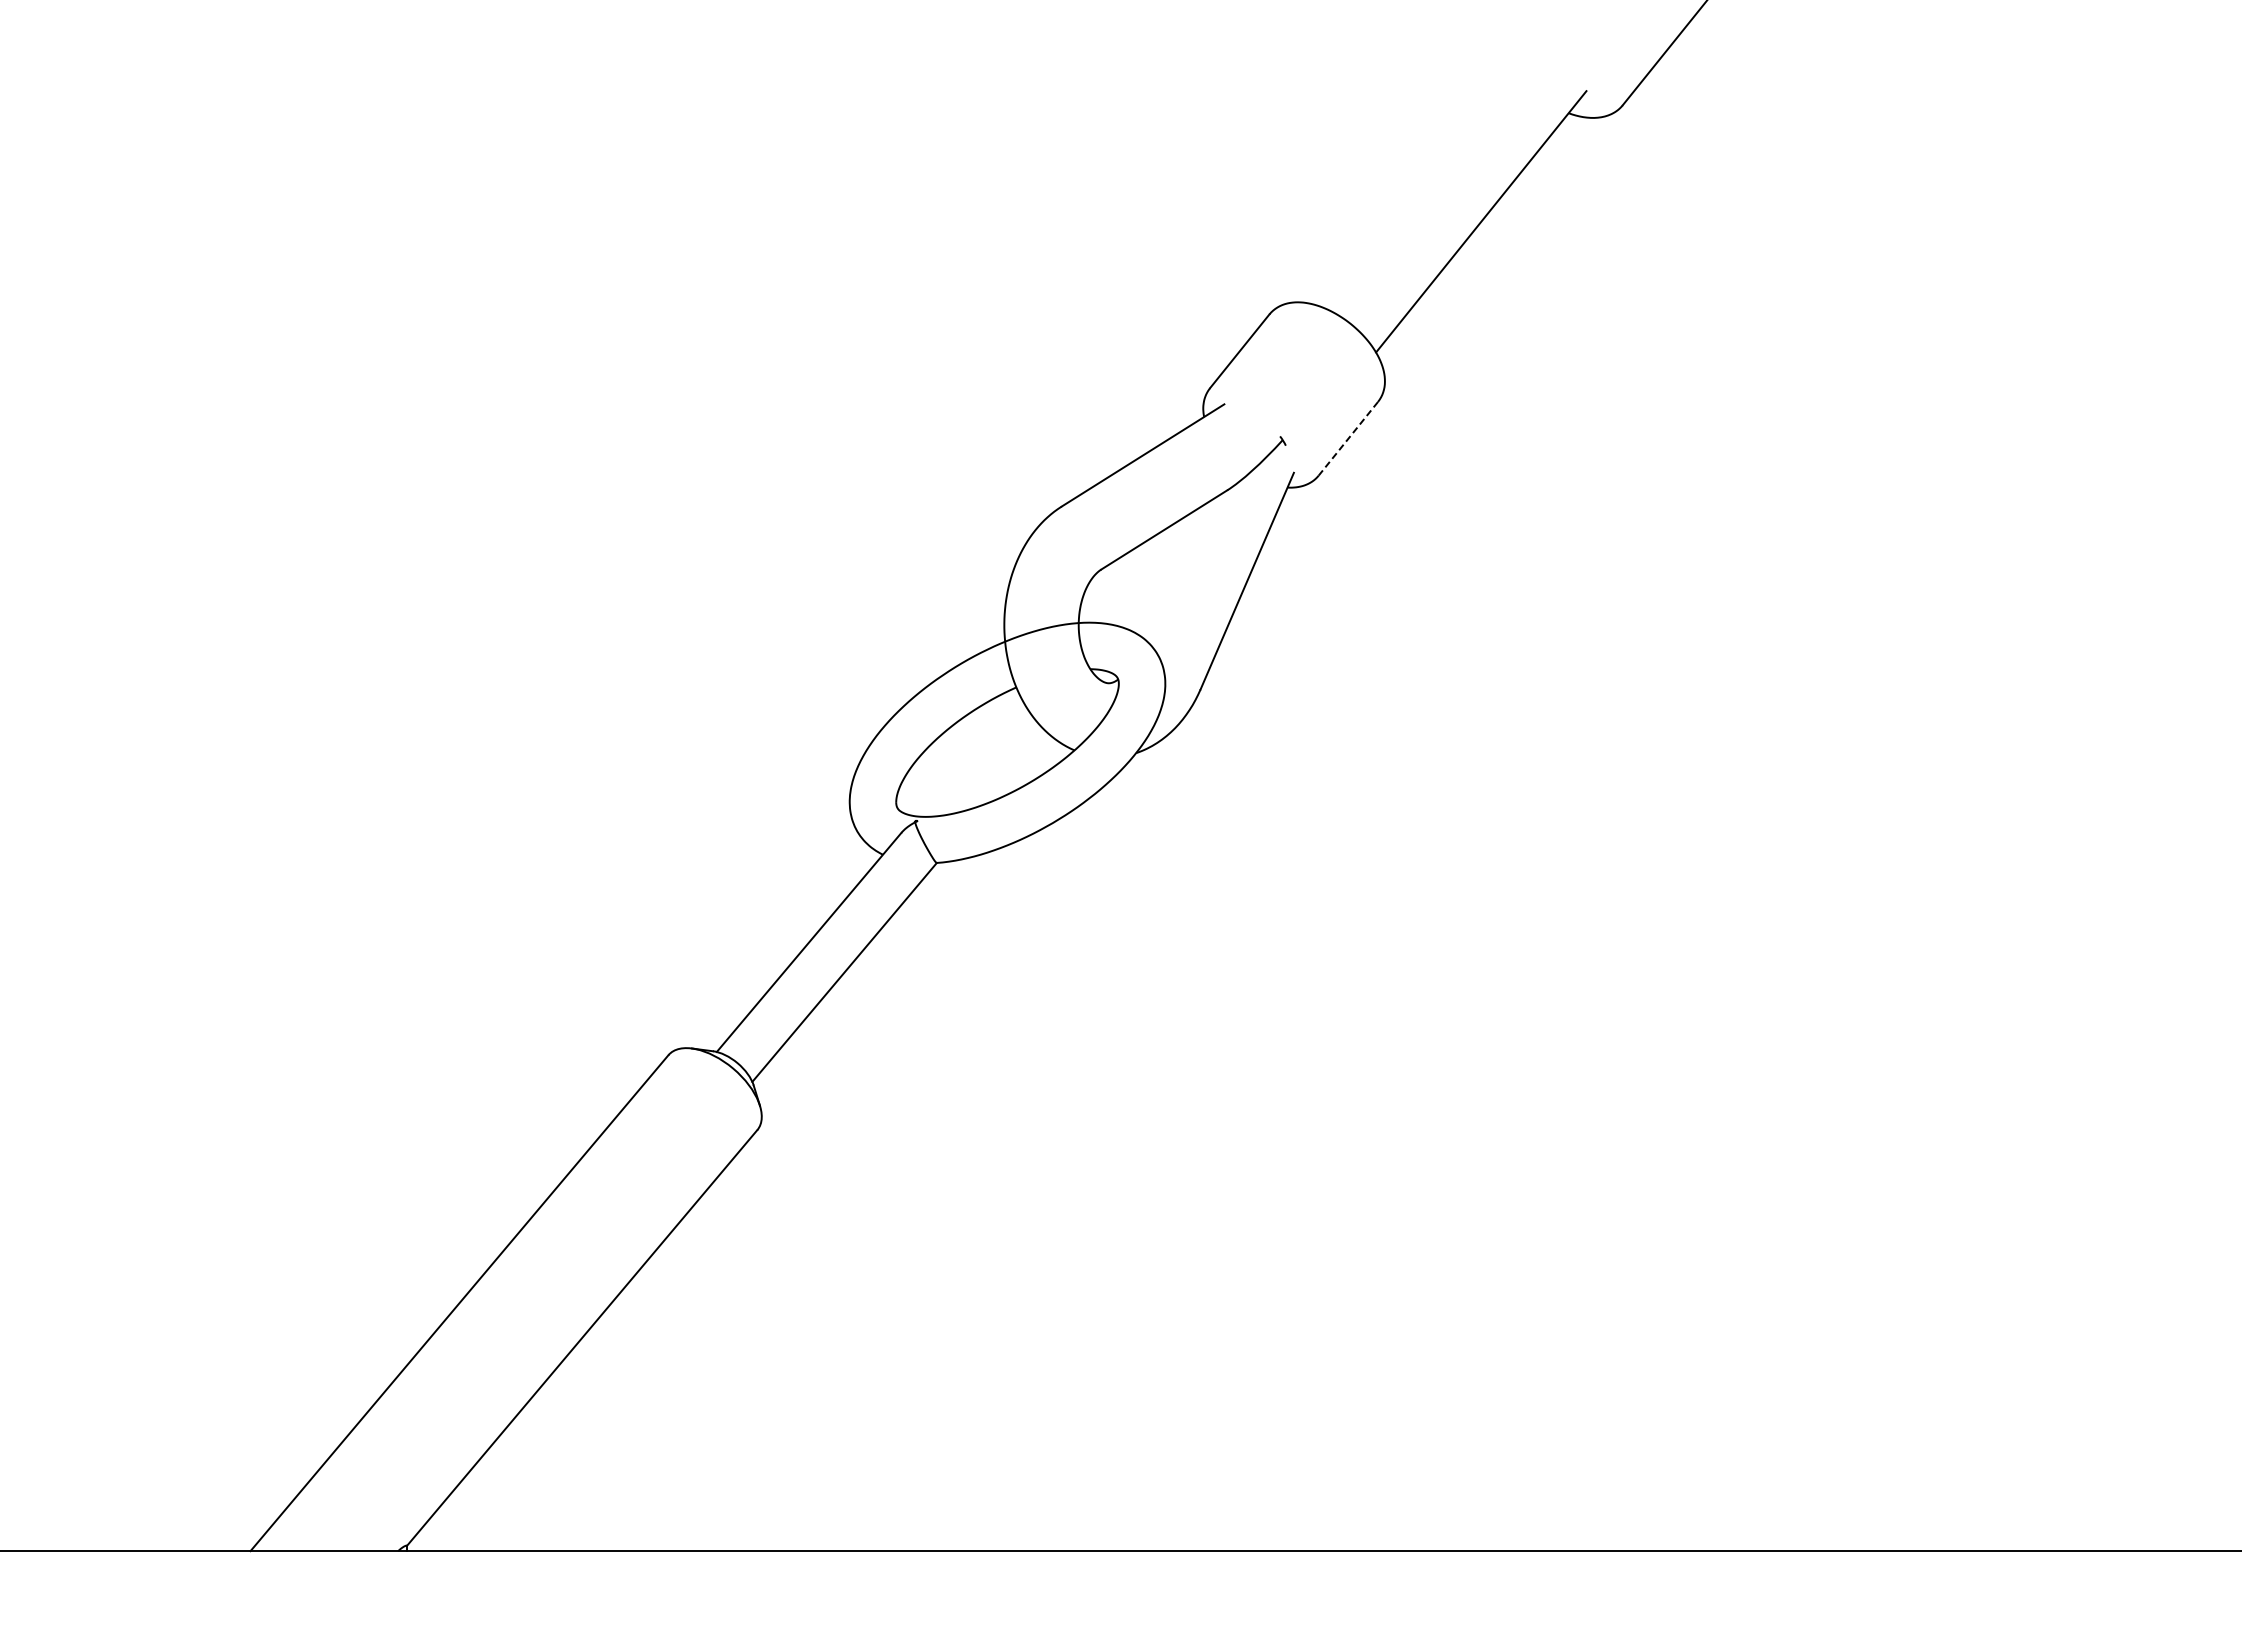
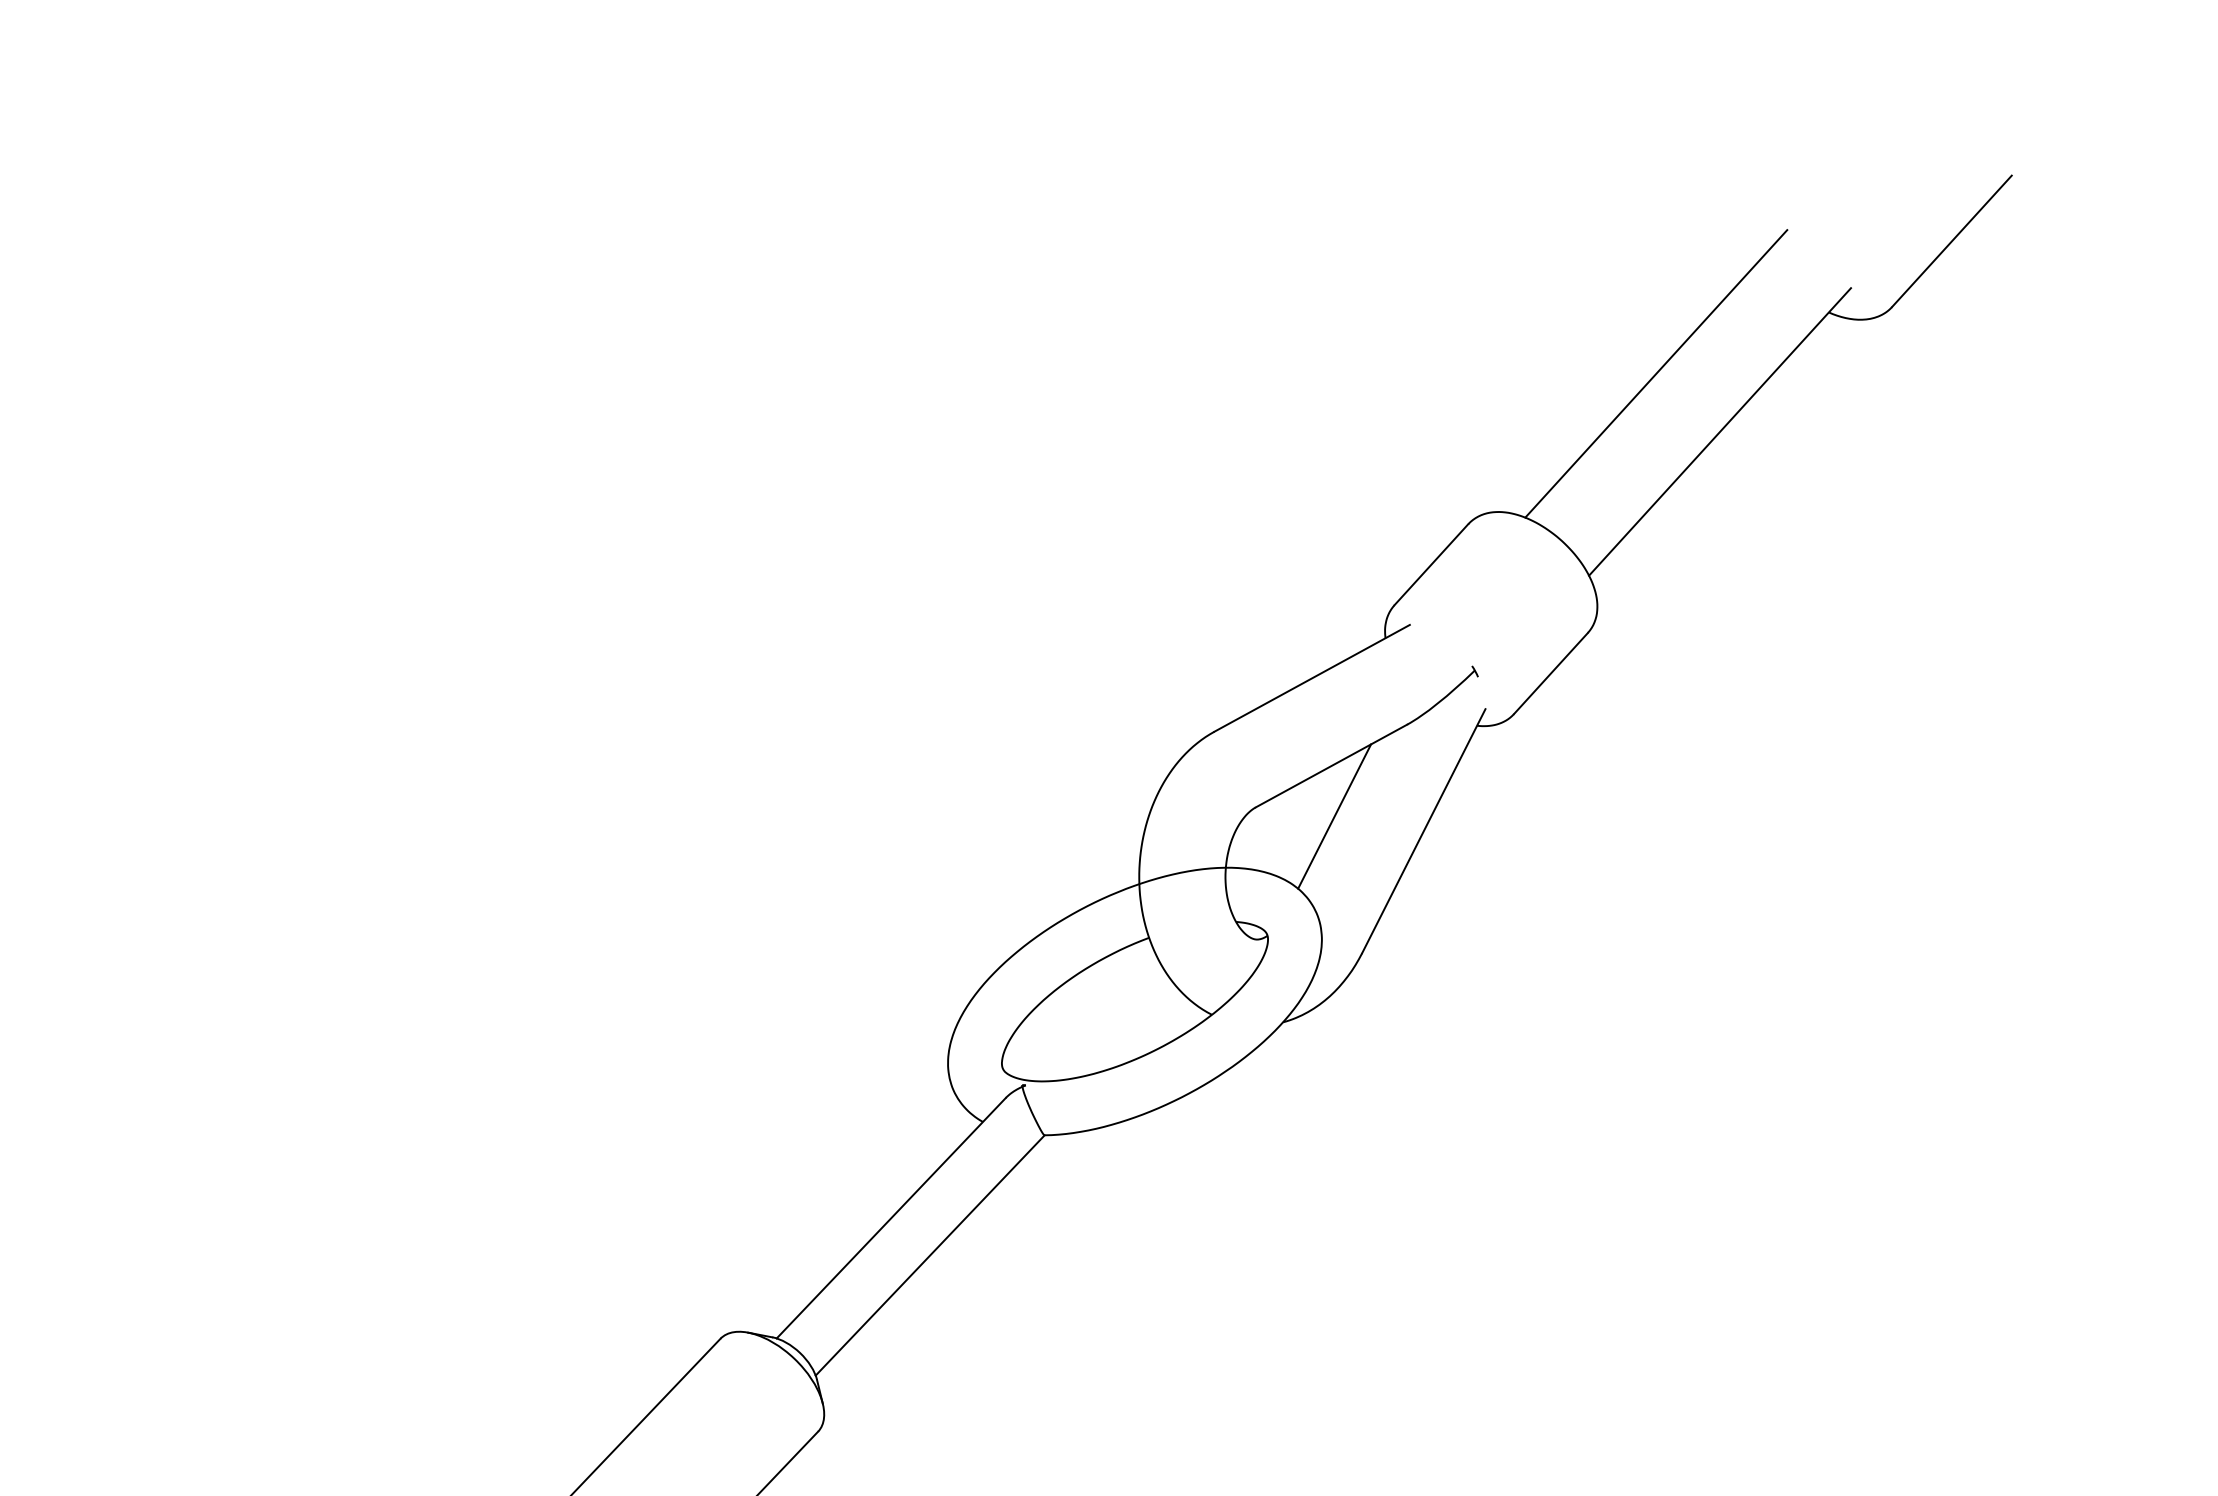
line: (1423, 174) -> (1656, 373), added
line: (1348, 439) -> (1551, 674), dashed -> solid
line: (1169, 573) -> (1334, 816), added

